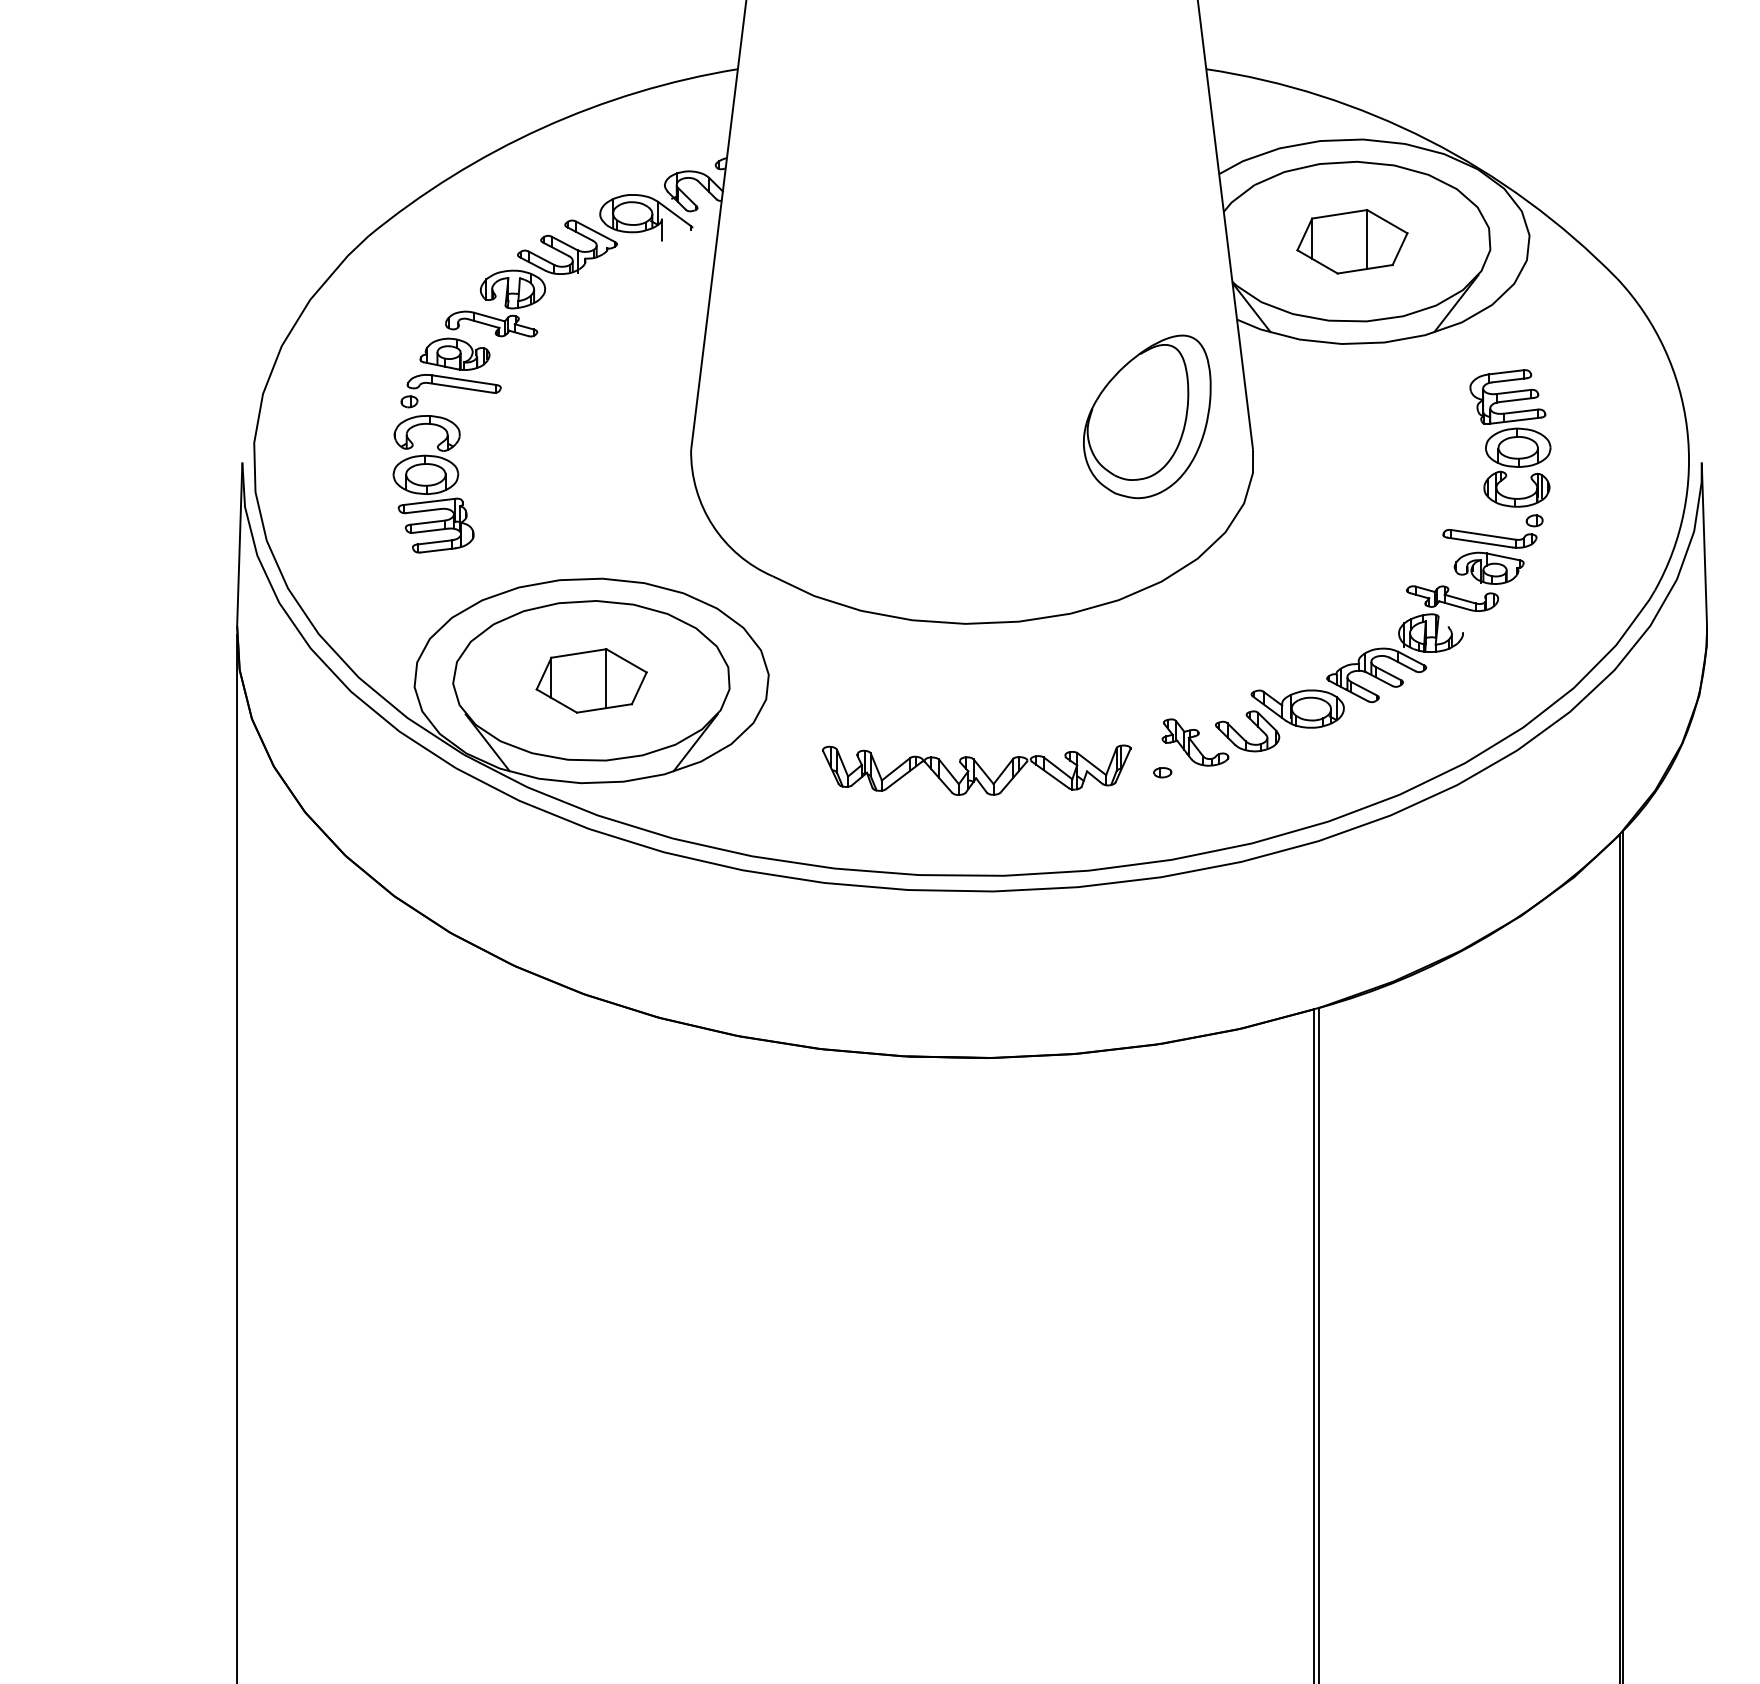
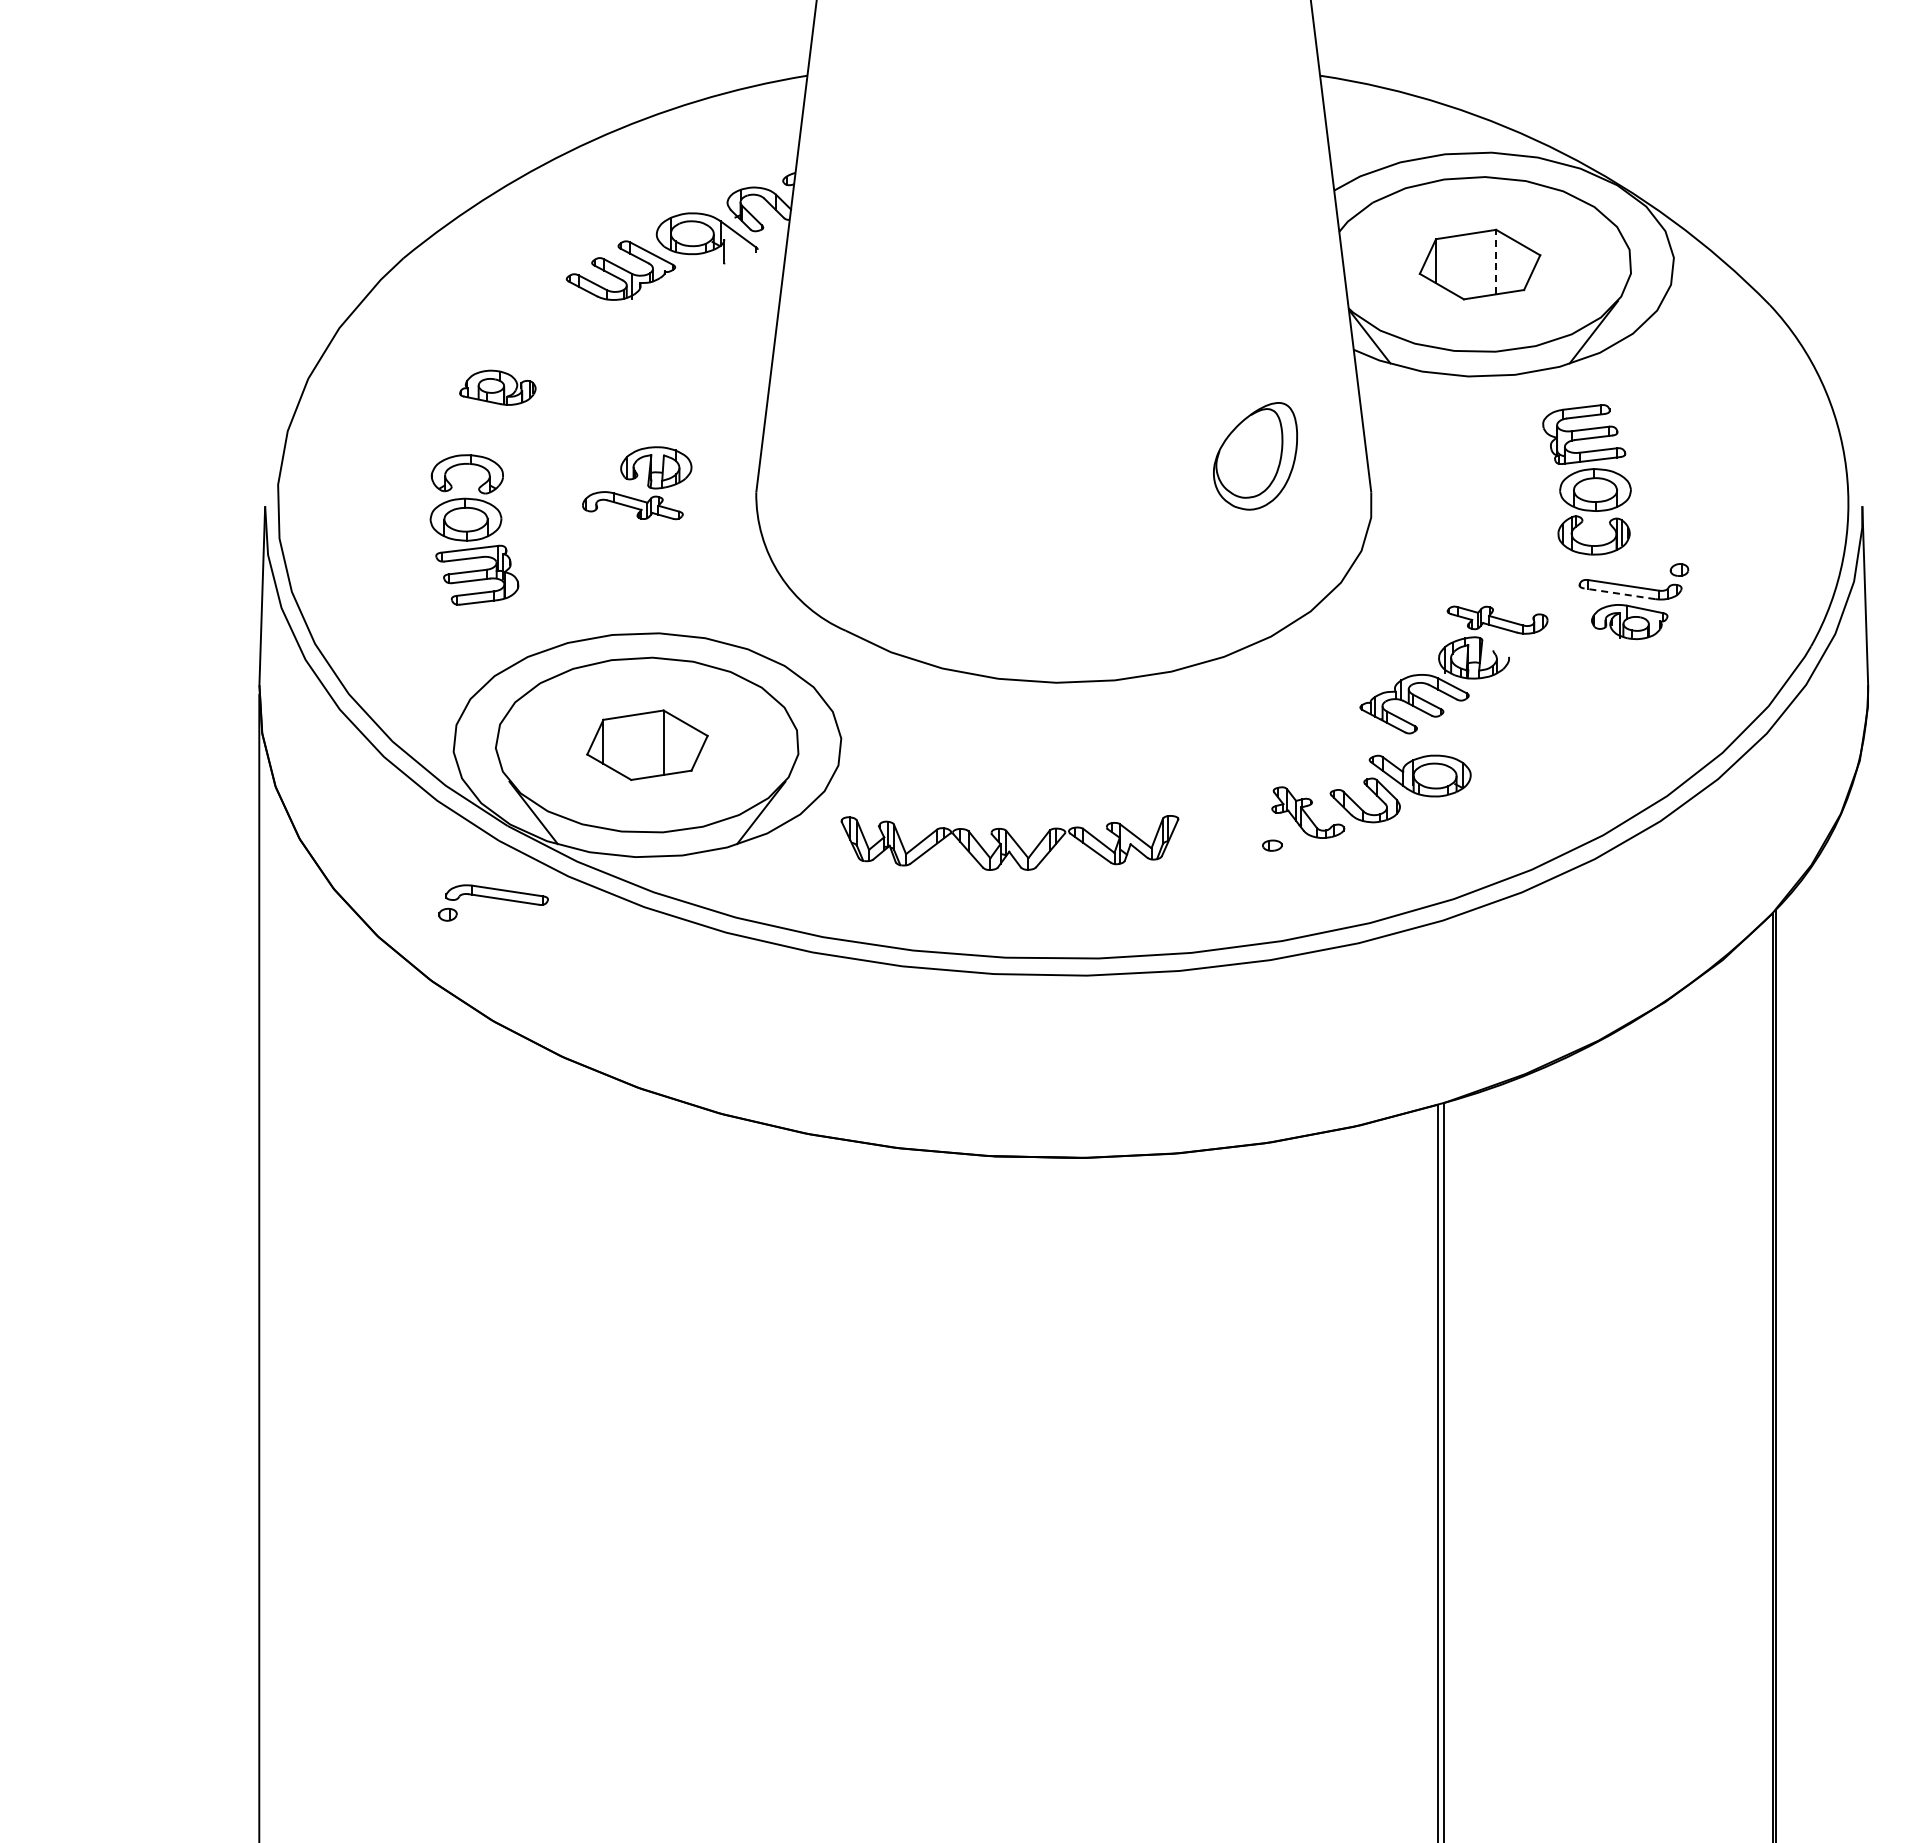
line: (1367, 238) -> (1496, 261), solid -> dashed
part: (495, 303) -> (637, 483), moved
part: (451, 390) -> (493, 902), moved
part: (1147, 417) -> (1255, 456), size x0.6
part: (1509, 438) -> (1586, 479), moved
line: (1479, 542) -> (1619, 593), solid -> dashed
part: (1412, 643) -> (1453, 669), moved
part: (976, 769) -> (1009, 842), moved

